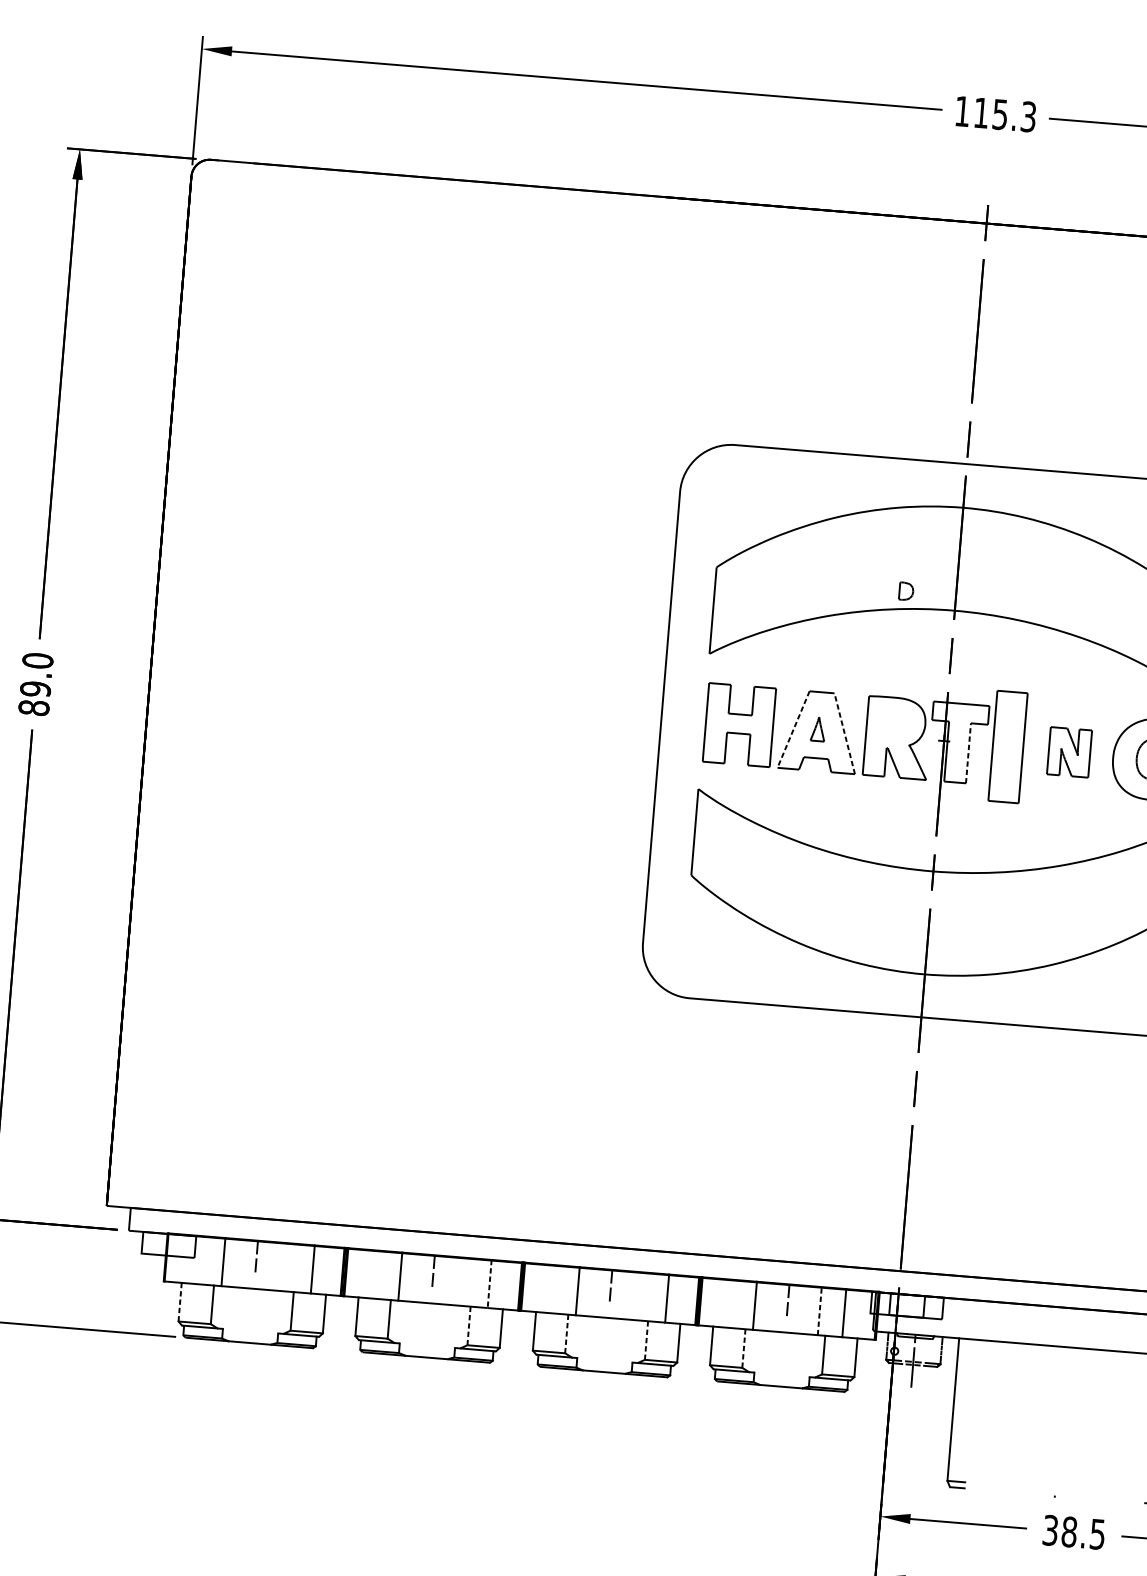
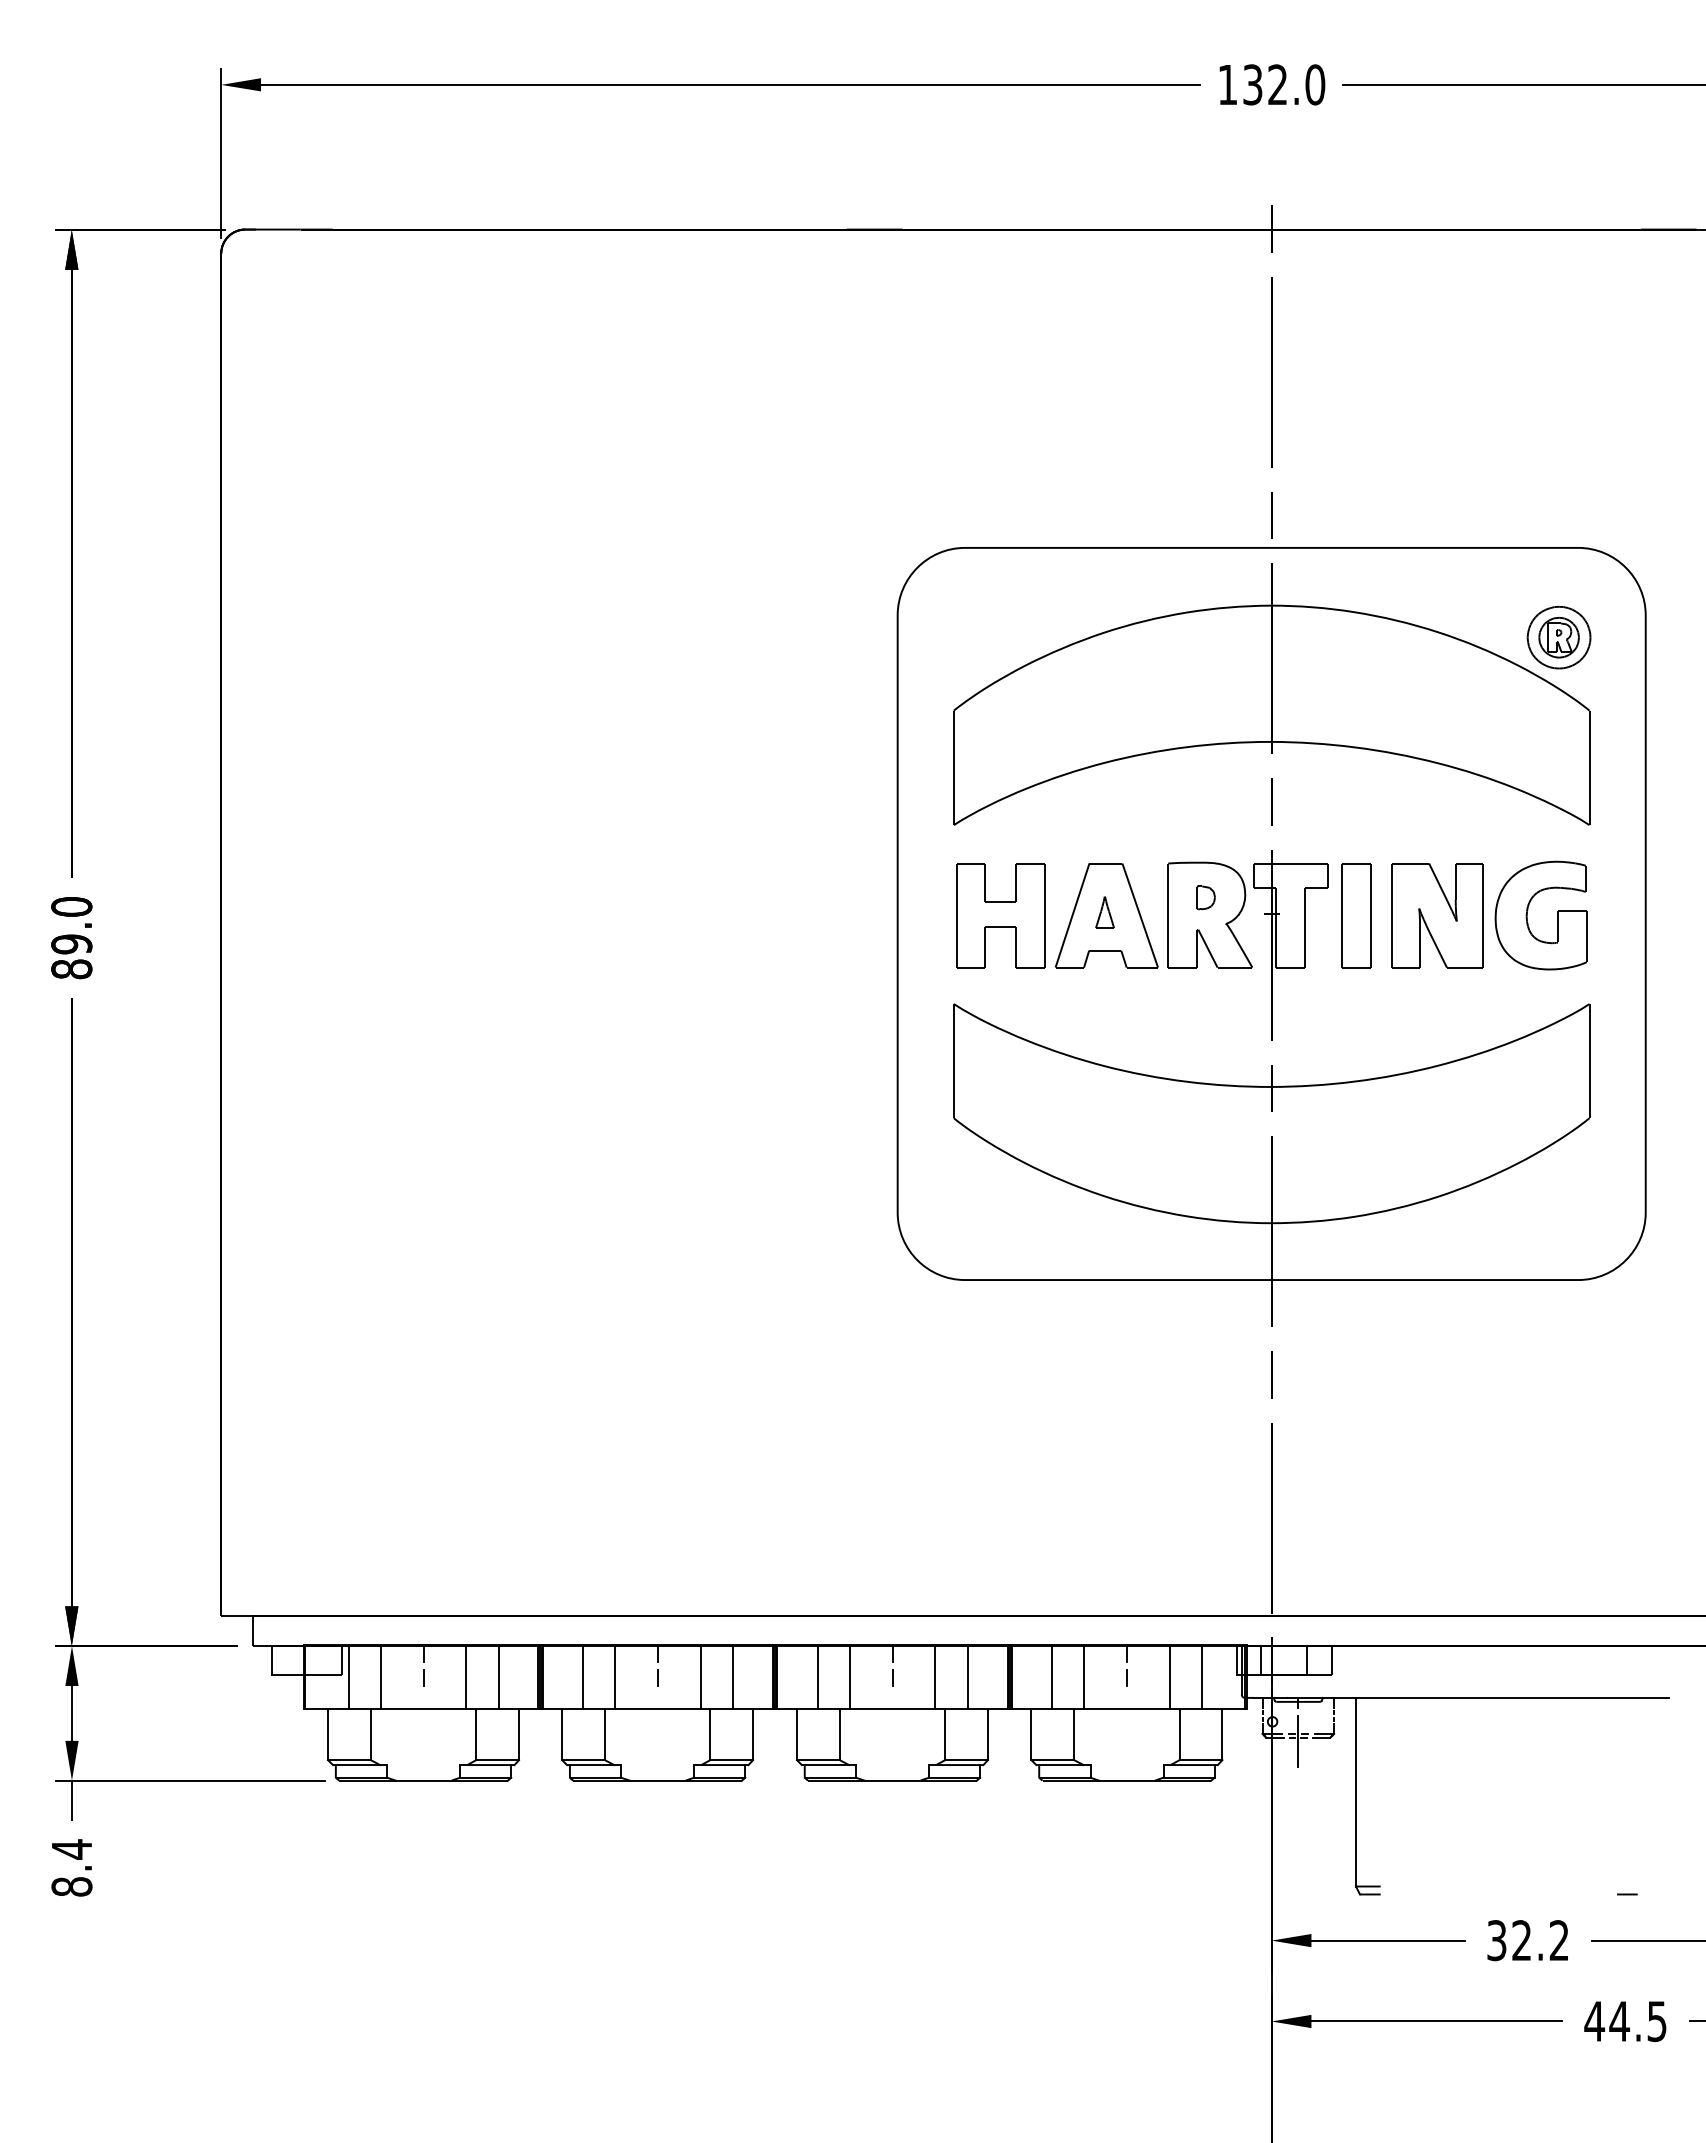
text: (1005, 114) -> (1284, 84), 115.3 -> 132.0
part: (906, 591) -> (1205, 897), moved
line: (793, 729) -> (1072, 915), dashed -> solid
line: (844, 733) -> (1140, 915), dashed -> solid
part: (1008, 747) -> (1356, 915), size x0.71
part: (1069, 752) -> (1437, 915), size x1.67
line: (968, 753) -> (1304, 927), dashed -> solid
line: (199, 1260) -> (348, 1677), added
line: (288, 1267) -> (466, 1677), added
line: (375, 1274) -> (582, 1677), added
line: (465, 1282) -> (700, 1677), added
line: (489, 1284) -> (732, 1677), dashed -> solid
line: (553, 1289) -> (817, 1677), added
line: (642, 1296) -> (935, 1677), added
line: (180, 1302) -> (328, 1734), dashed -> solid
line: (730, 1304) -> (1051, 1677), added
line: (819, 1311) -> (1169, 1677), dashed -> solid
line: (469, 1325) -> (710, 1734), dashed -> solid
line: (566, 1333) -> (839, 1734), dashed -> solid
line: (646, 1340) -> (945, 1734), dashed -> solid
line: (744, 1348) -> (1074, 1734), dashed -> solid
text: (1083, 1533) -> (1540, 1940), 38.5 -> 32.2

